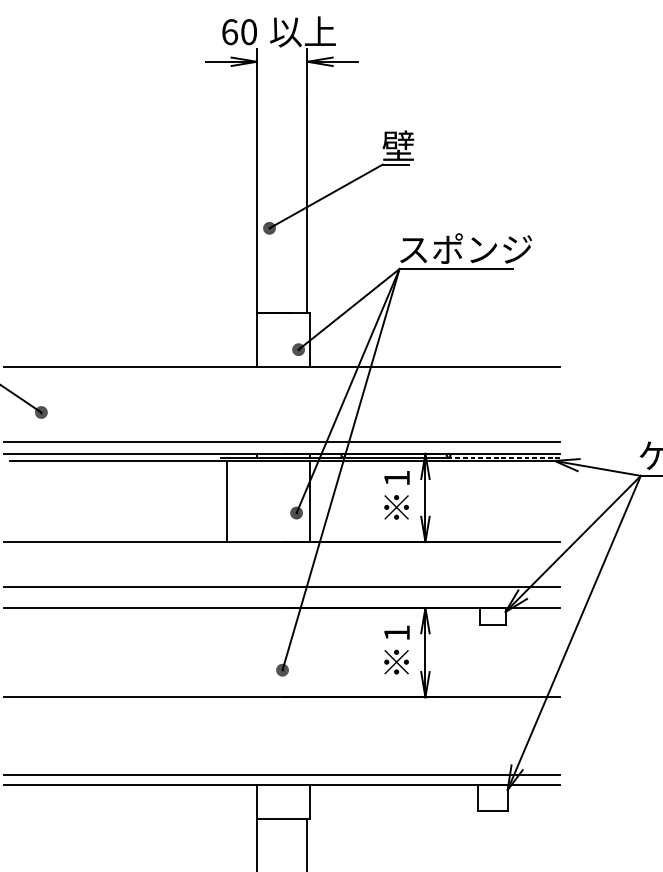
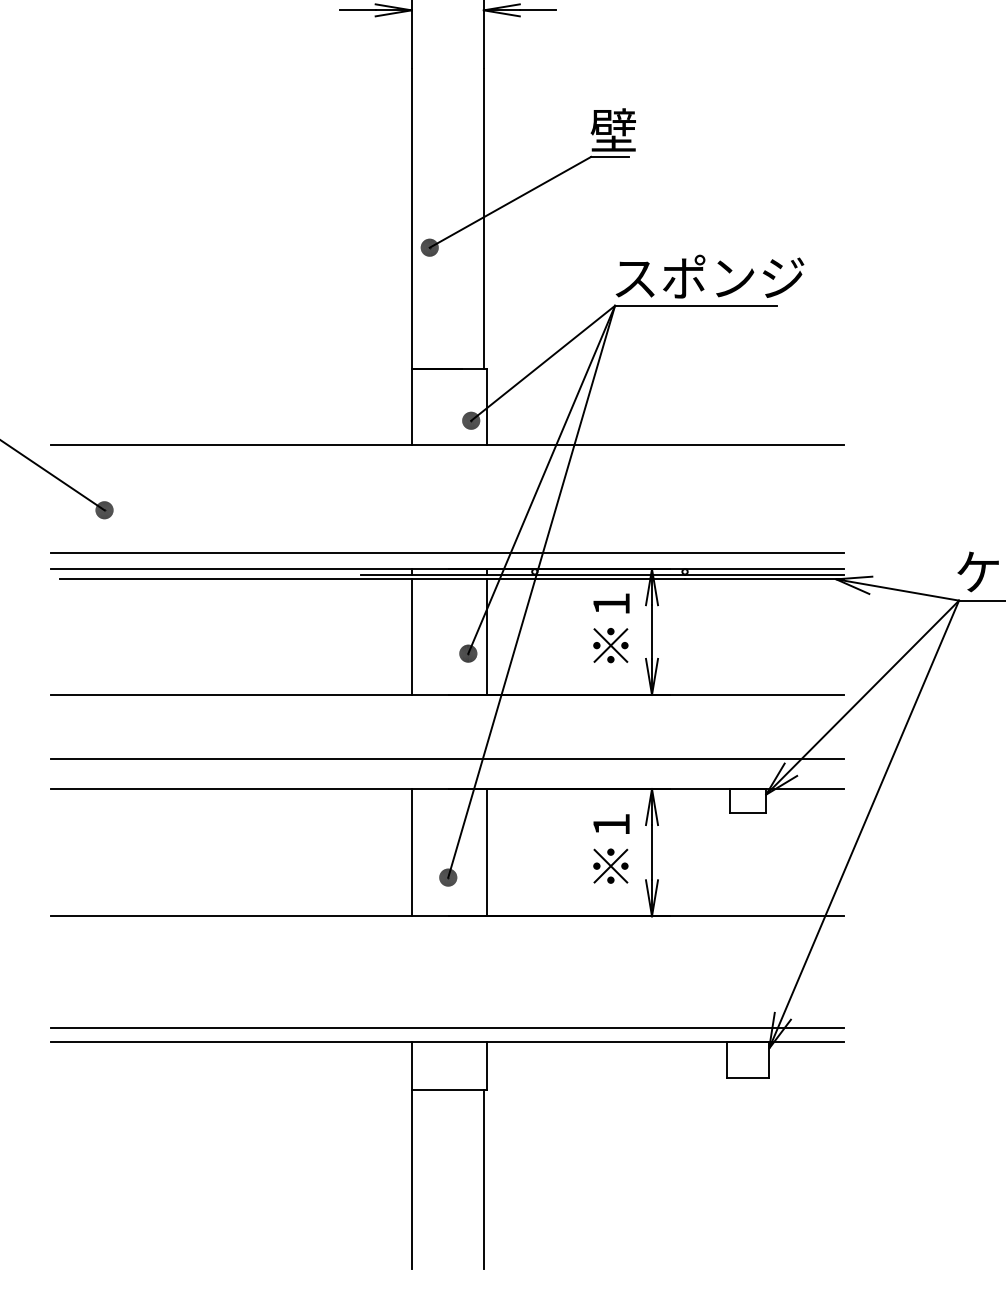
line: (504, 457) -> (764, 574), dashed -> solid
line: (226, 501) -> (411, 636), moved
line: (256, 652) -> (411, 852), added
line: (310, 652) -> (487, 852), added

